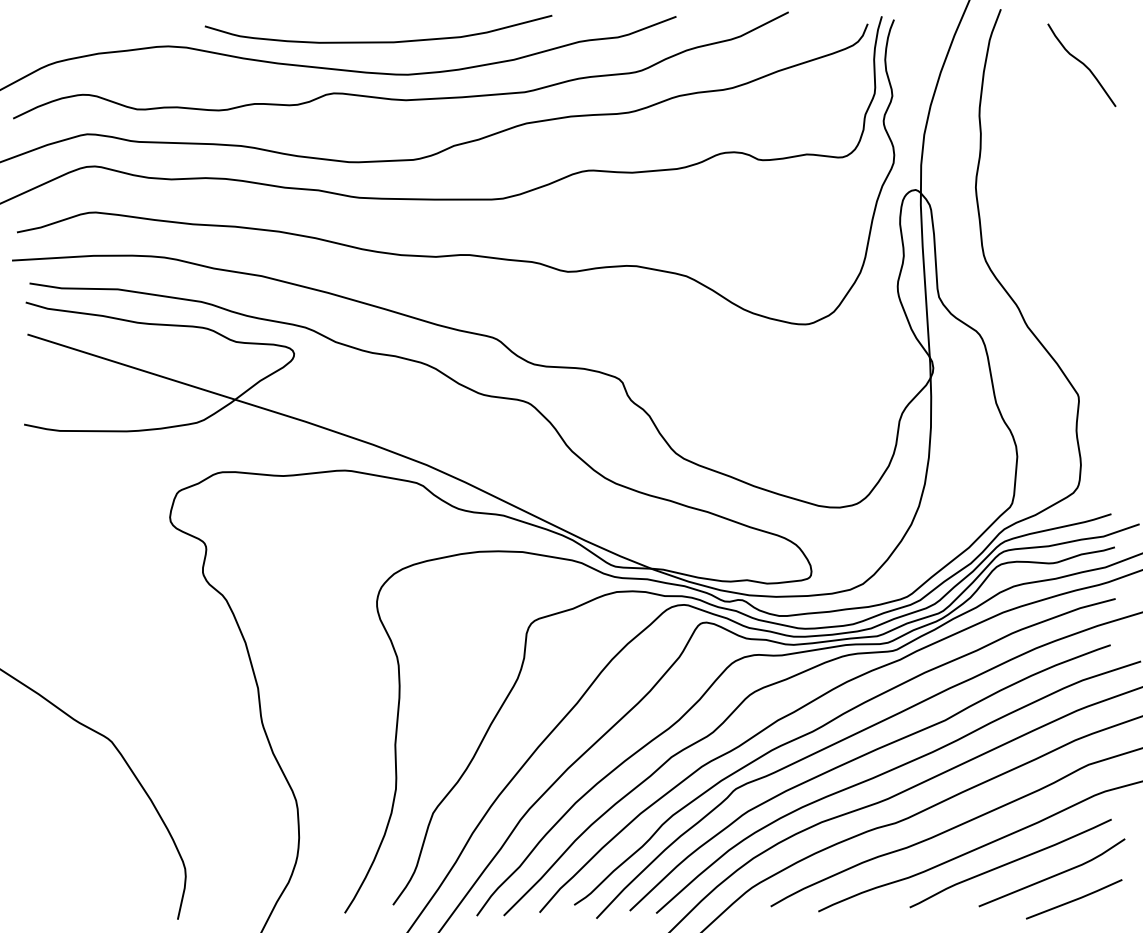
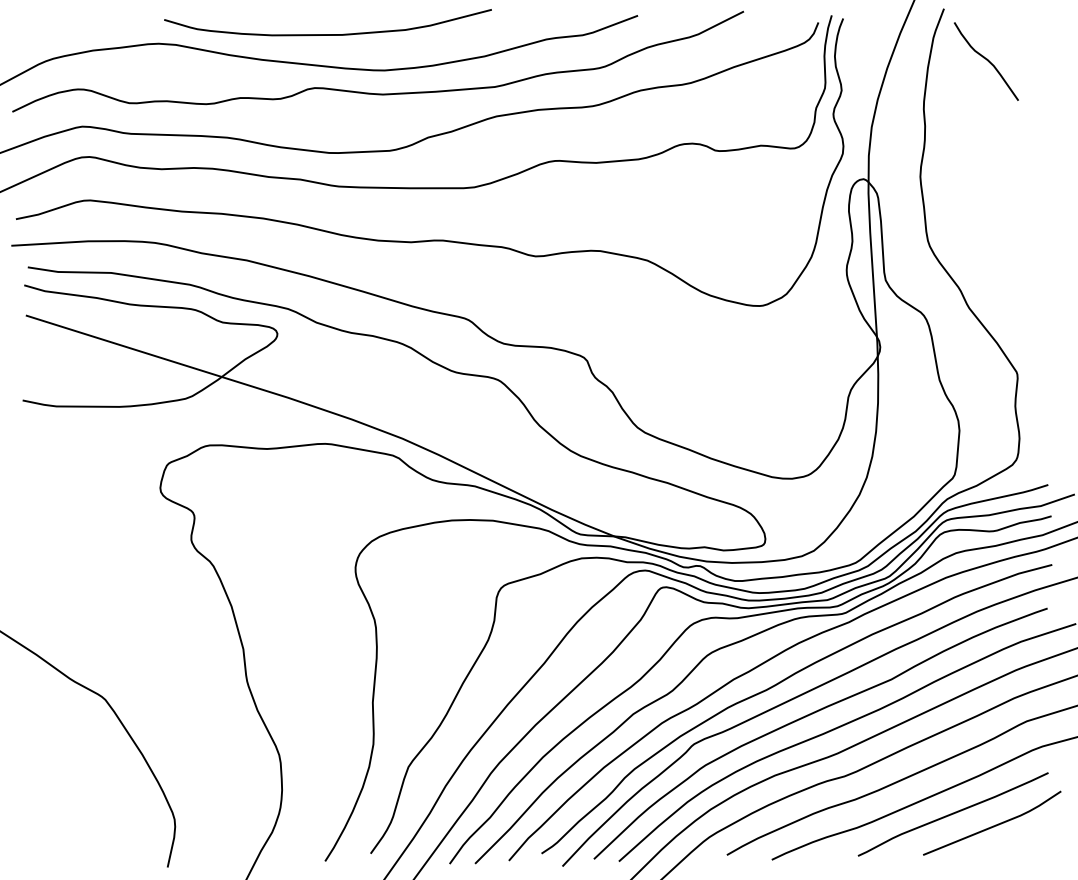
curve: (378, 41) -> (327, 34), moved
curve: (1081, 64) -> (986, 60), moved
line: (1073, 899) -> (1012, 848), removed

